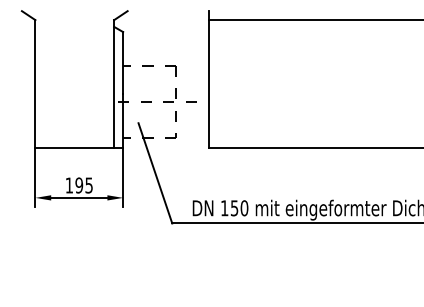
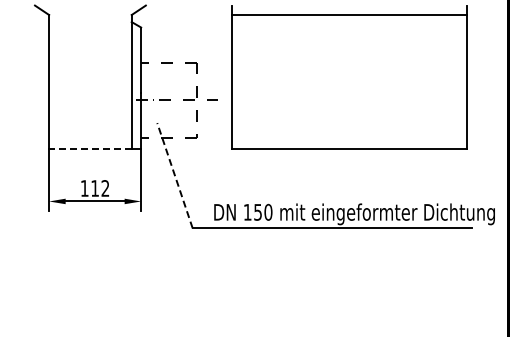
line: (73, 148) -> (89, 149), solid -> dashed
line: (154, 173) -> (174, 175), solid -> dashed
text: (84, 185) -> (100, 188), 195 -> 112

